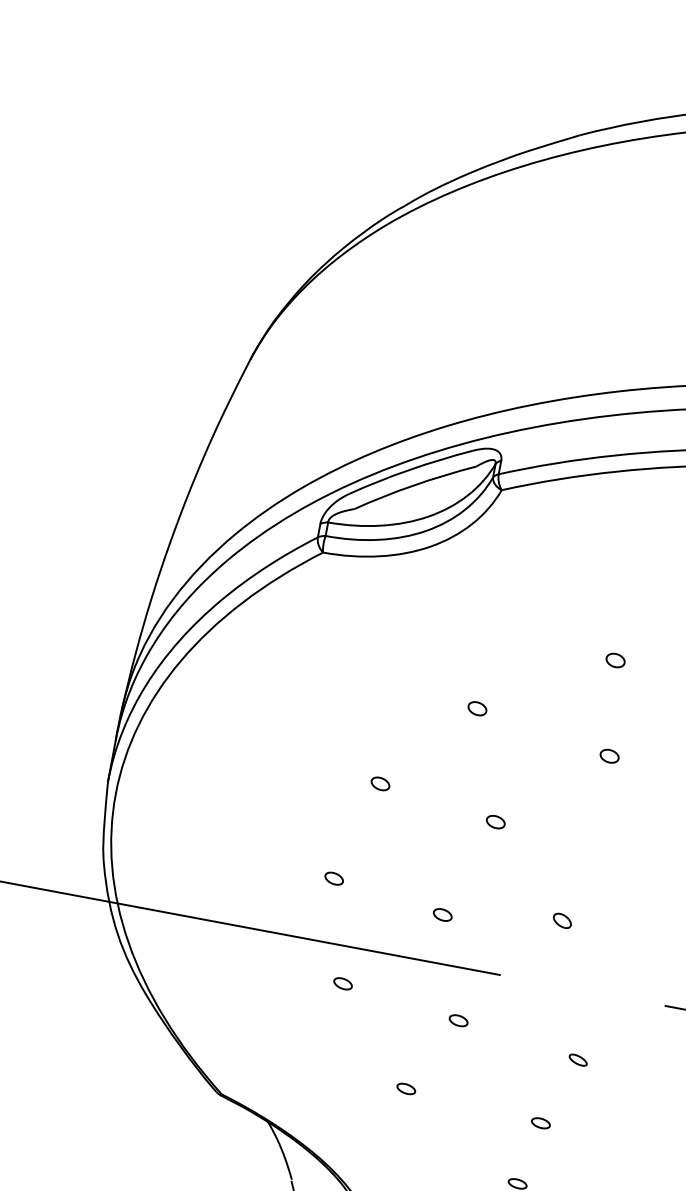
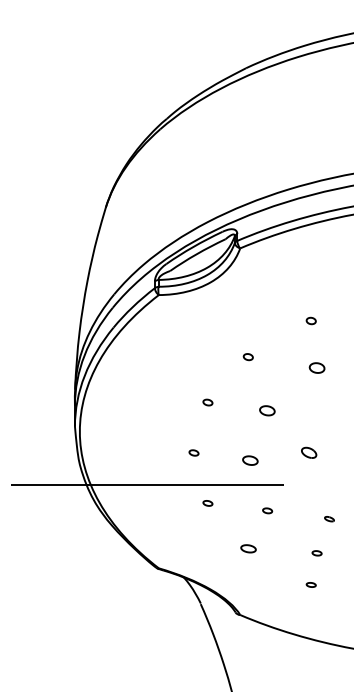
part: (608, 756) -> (316, 368), size x1.6
part: (495, 821) -> (267, 410), size x1.6
part: (441, 914) -> (249, 460), size x1.6
part: (561, 920) -> (308, 452), size x1.6
part: (404, 1087) -> (247, 548), size x1.6

